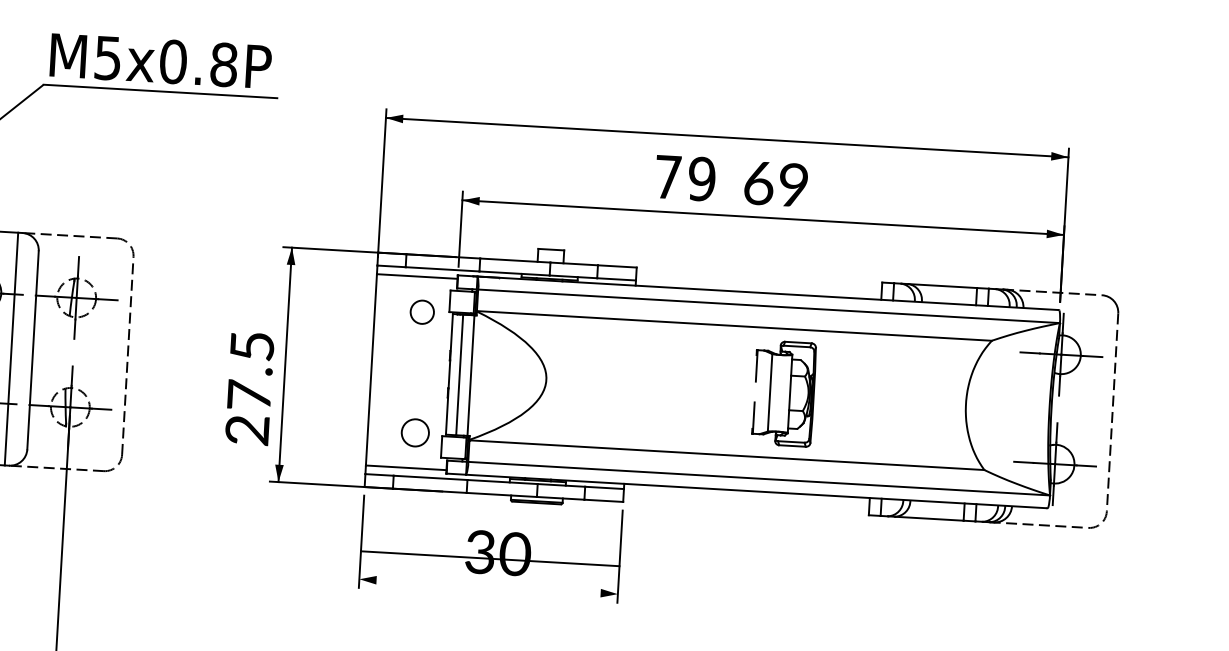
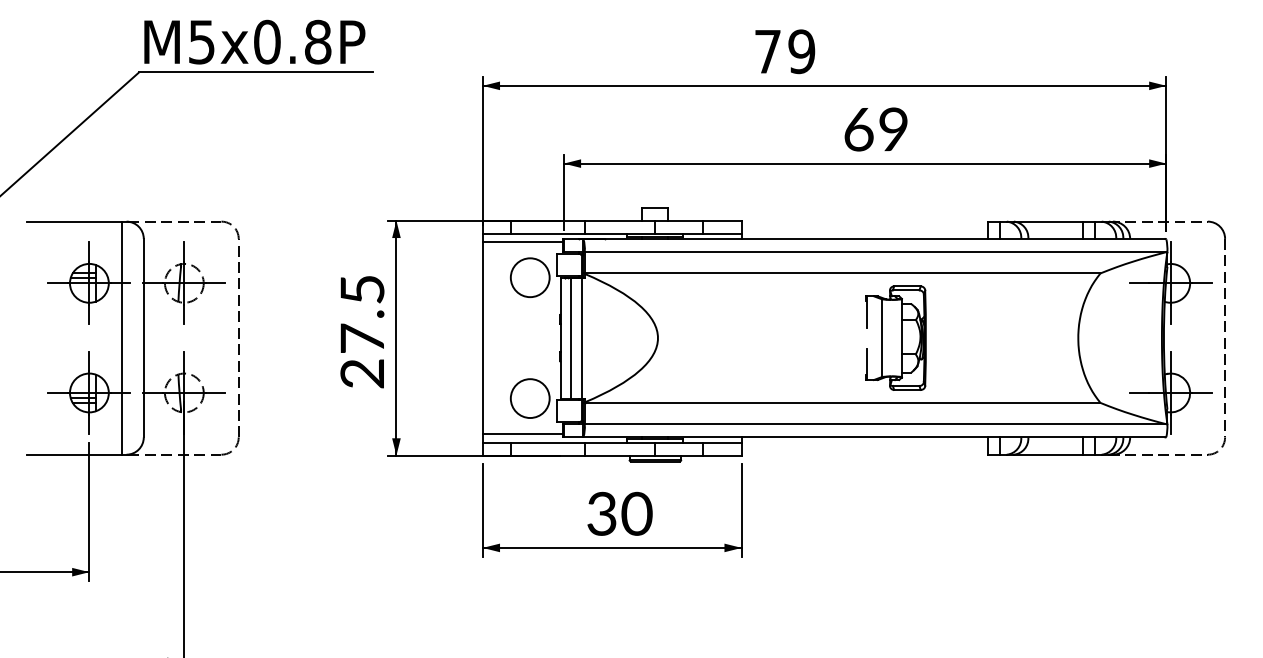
text: (685, 177) -> (785, 51), moved
circle: (421, 311) -> (529, 277), size x1.67
text: (249, 389) -> (362, 332), moved
circle: (414, 432) -> (529, 398), size x1.43
line: (489, 558) -> (611, 547), moved

